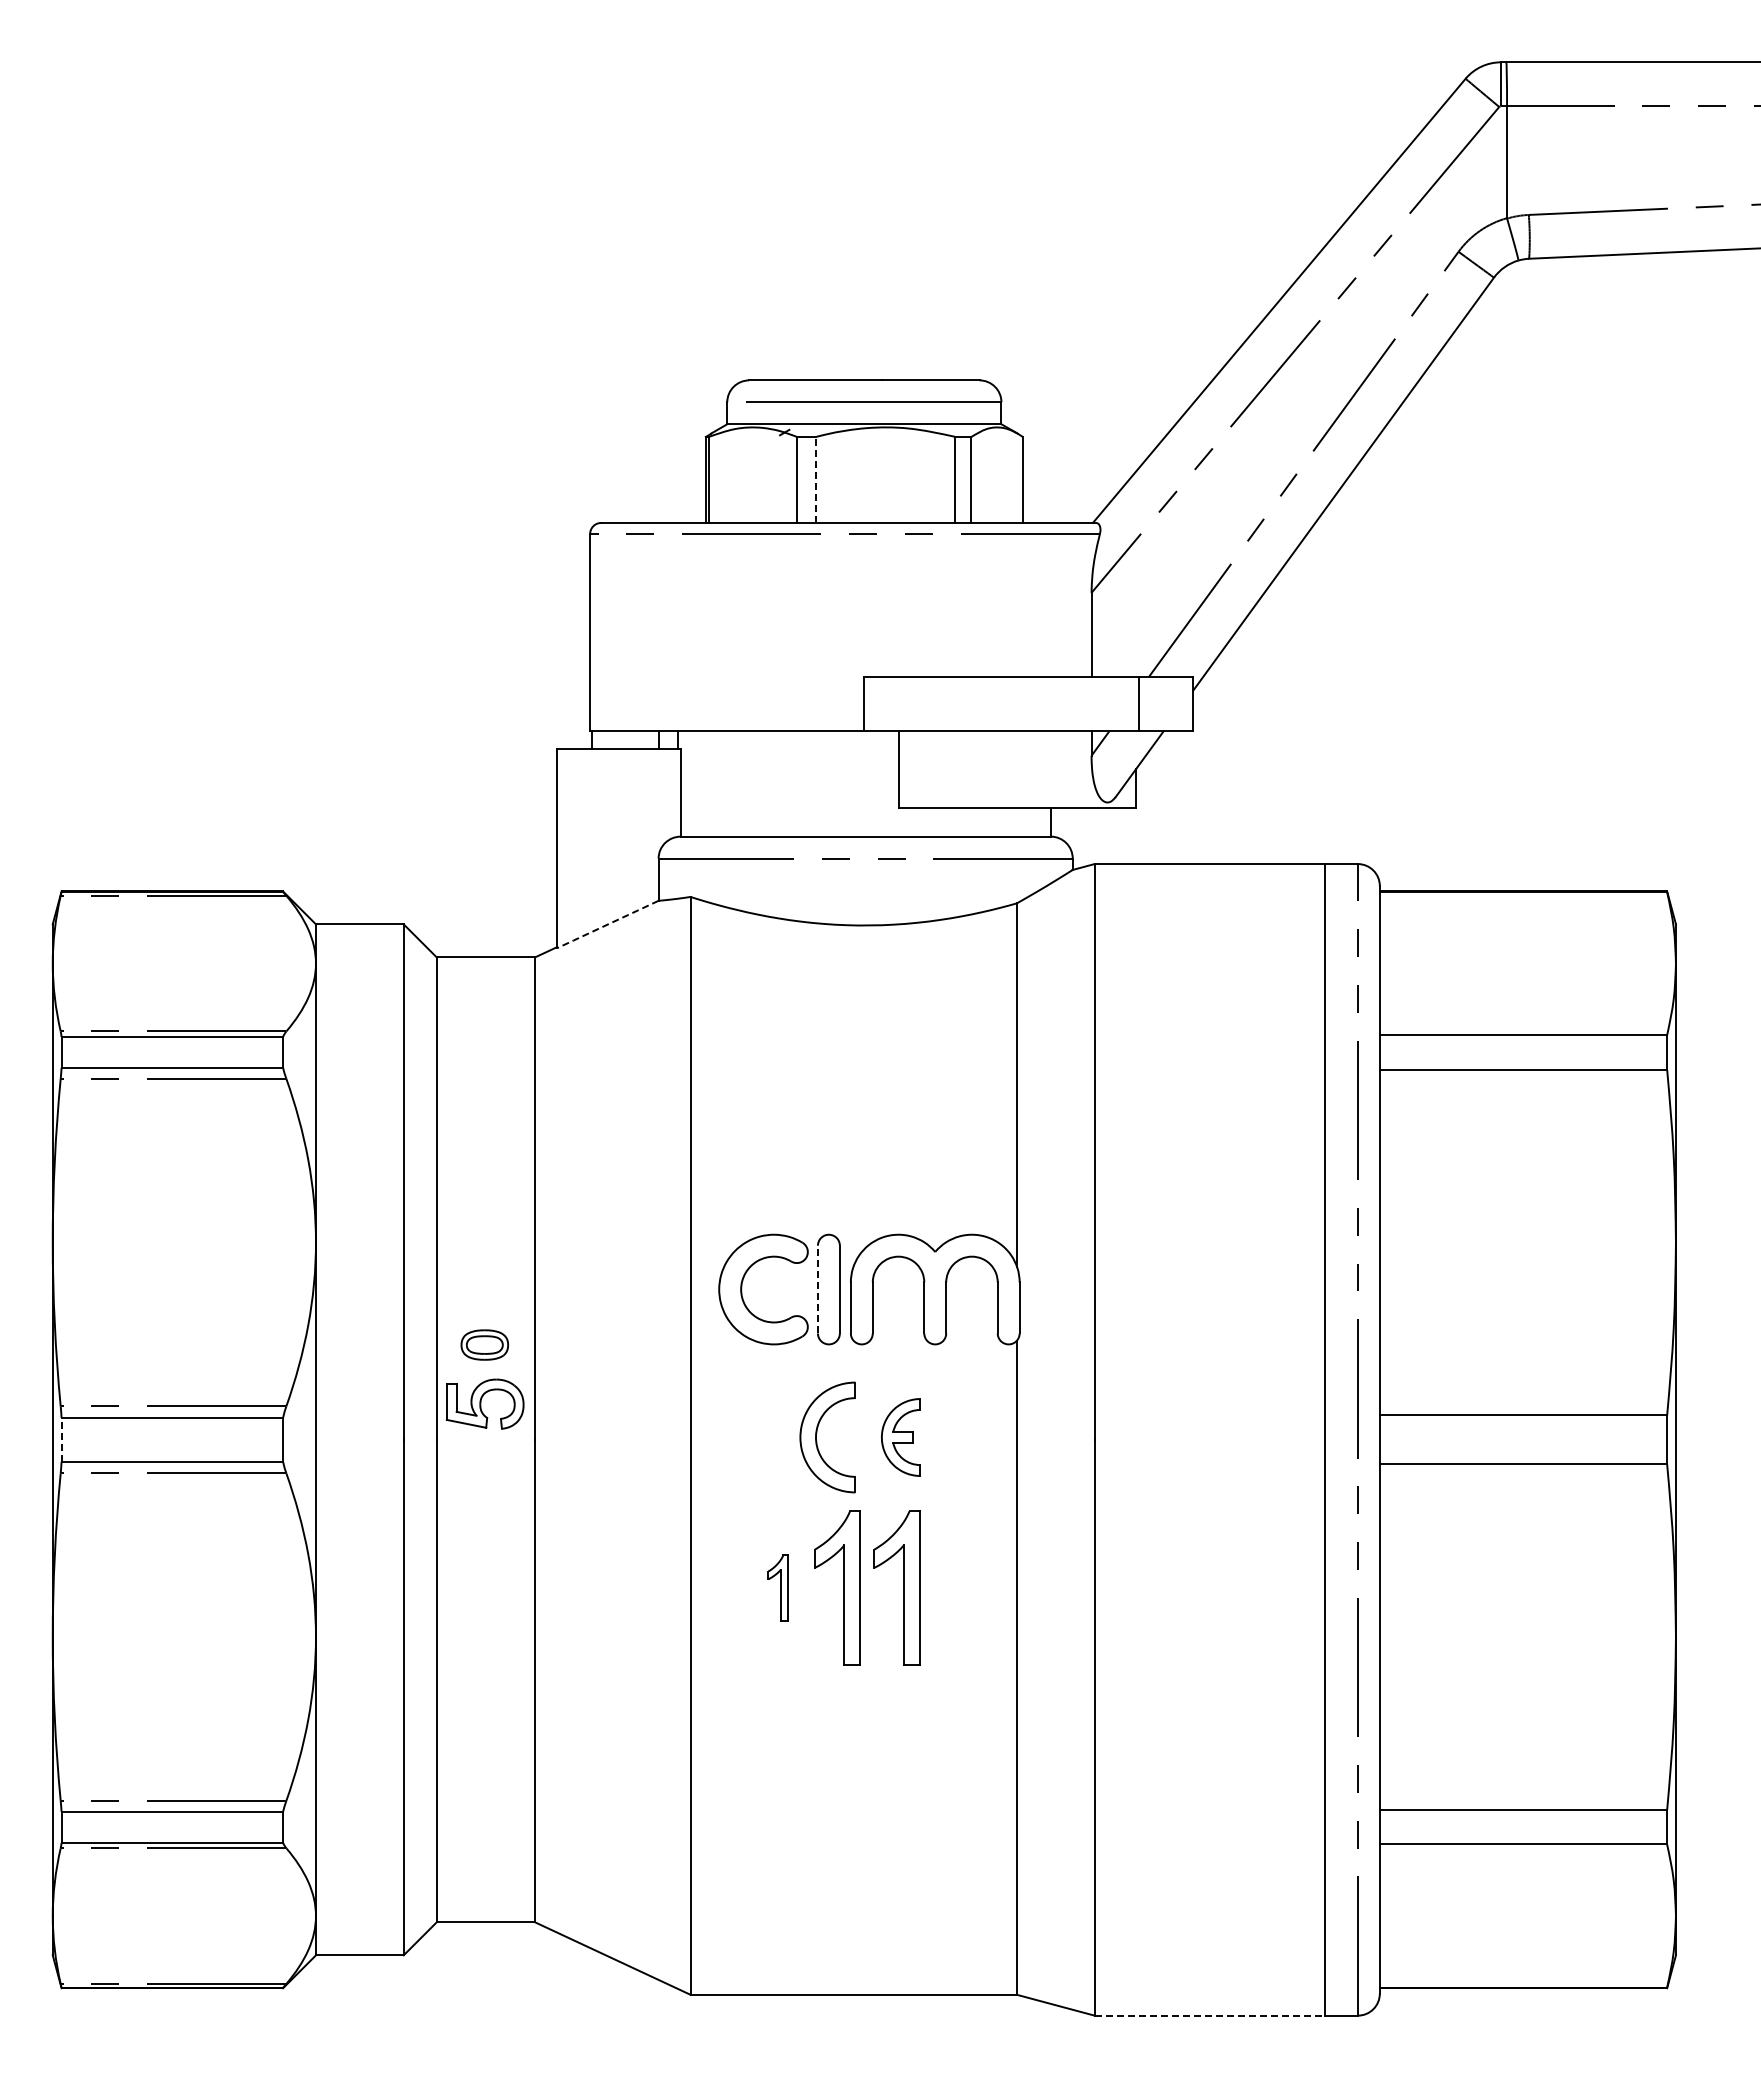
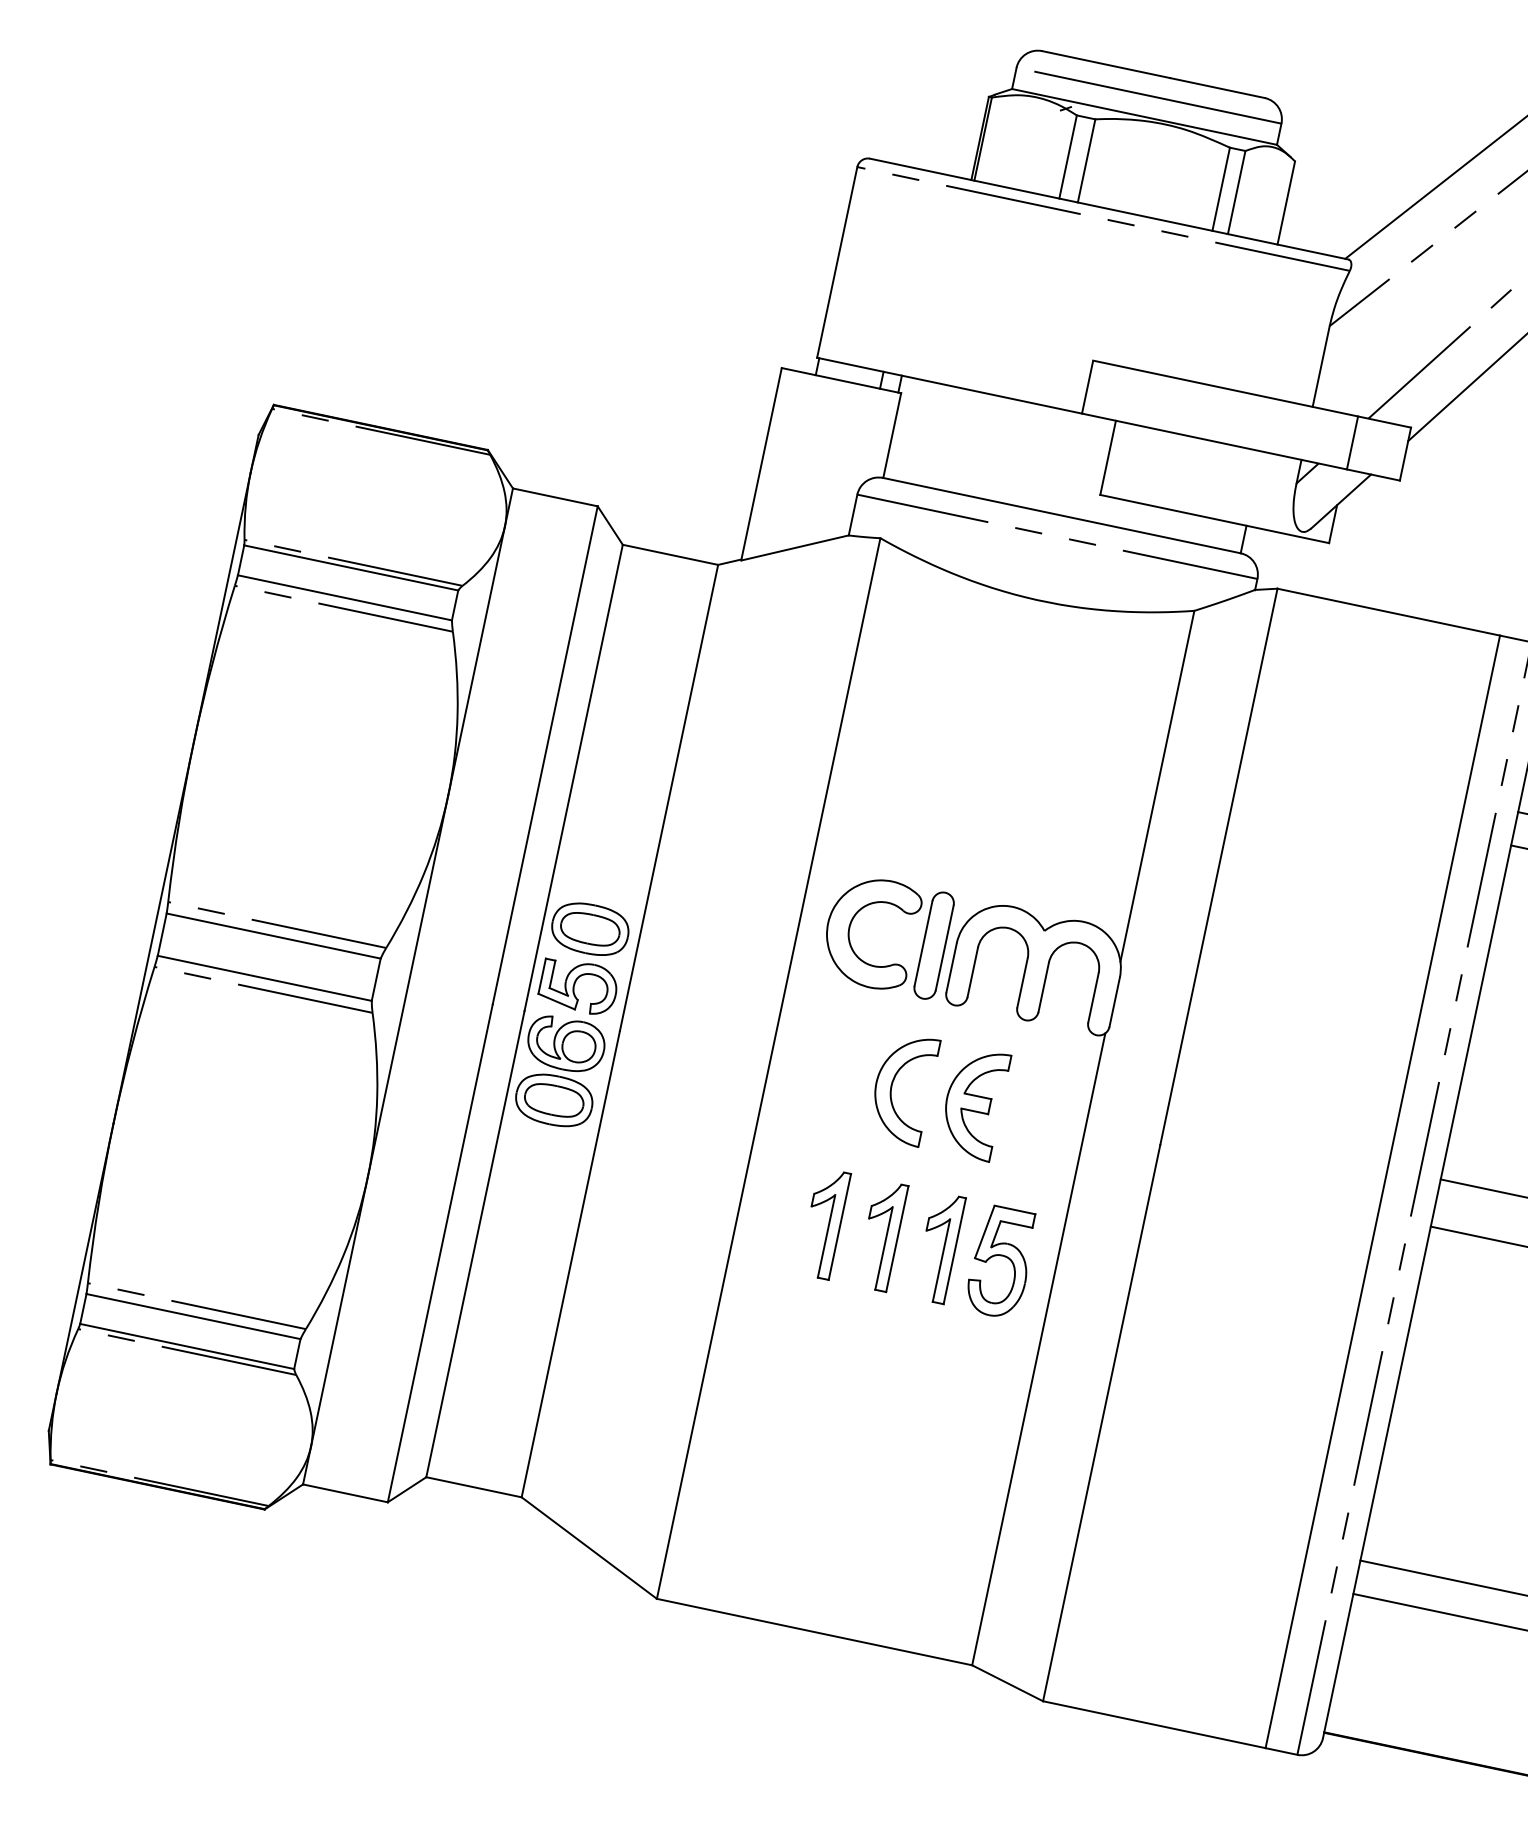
line: (816, 479) -> (1087, 160), dashed -> solid
line: (607, 924) -> (794, 547), dashed -> solid
line: (817, 1289) -> (923, 943), dashed -> solid
part: (484, 1344) -> (590, 928), size x1.67
part: (900, 1437) -> (973, 1103), size x1.43
line: (61, 1439) -> (162, 934), dashed -> solid
part: (484, 1492) -> (560, 1071), added
part: (777, 1587) -> (823, 1223), size x1.67
part: (837, 1587) -> (881, 1235), size x0.71
part: (896, 1587) -> (938, 1247), size x0.71
part: (961, 1589) -> (1001, 1262), added
line: (1210, 2015) -> (1154, 1724), dashed -> solid

